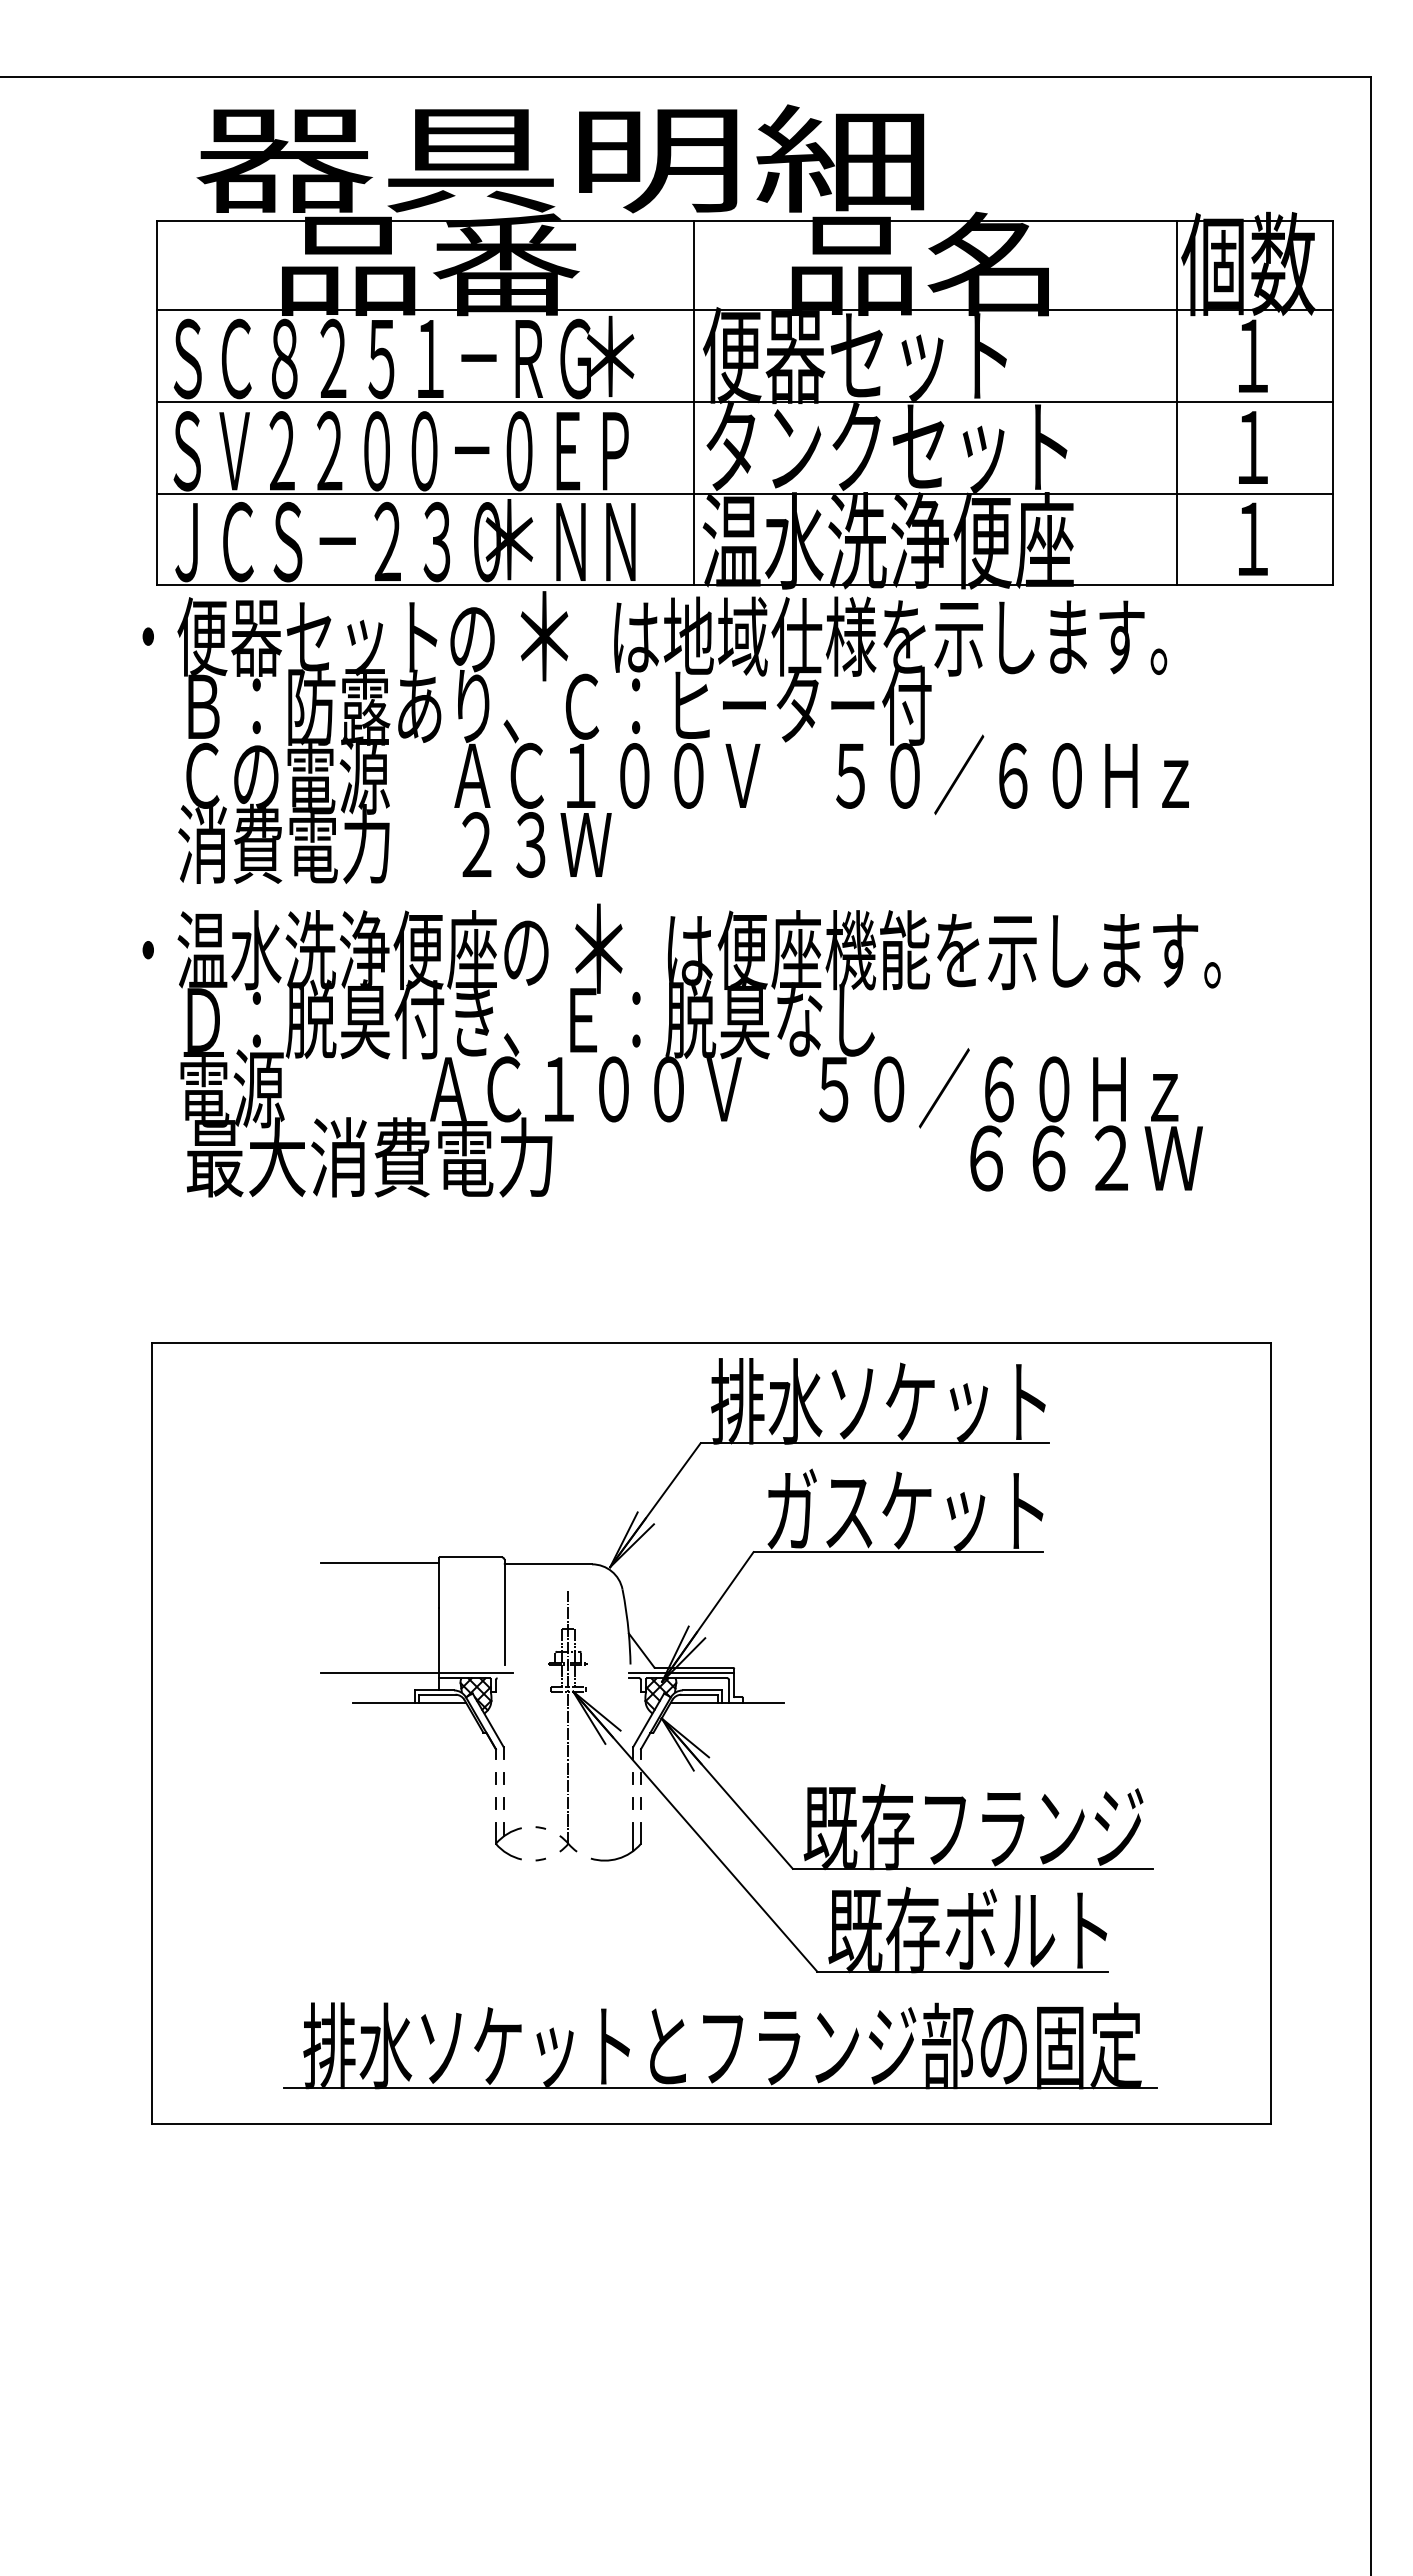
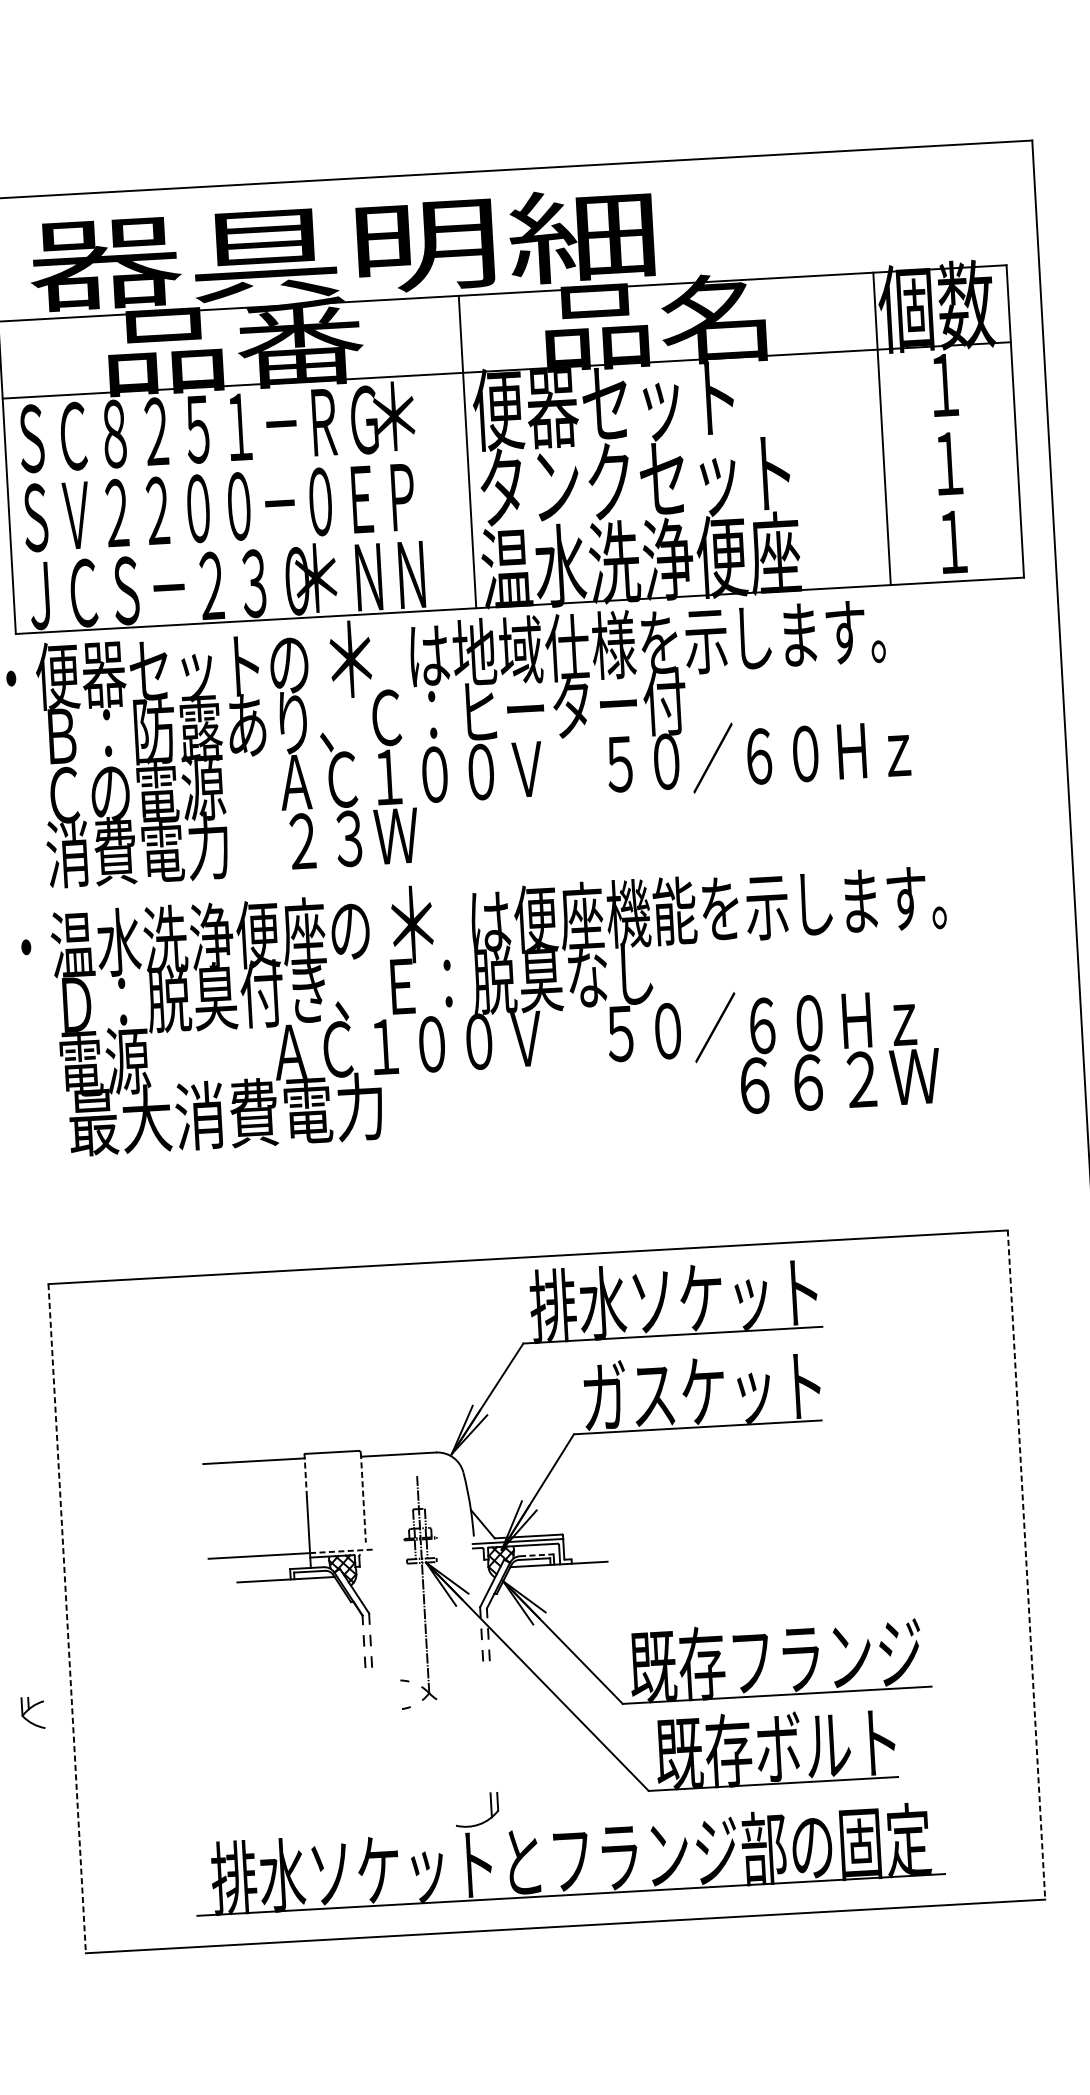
line: (744, 401) -> (511, 448), removed
line: (744, 493) -> (515, 527), removed
line: (438, 1584) -> (305, 1477), solid -> dashed
line: (504, 1612) -> (363, 1498), solid -> dashed
line: (475, 1673) -> (341, 1551), solid -> dashed
line: (702, 1690) -> (536, 1555), solid -> dashed
line: (152, 1734) -> (67, 1619), solid -> dashed
line: (1271, 1734) -> (1026, 1565), solid -> dashed
part: (508, 1841) -> (33, 1713), moved
part: (623, 1855) -> (483, 1821), moved

